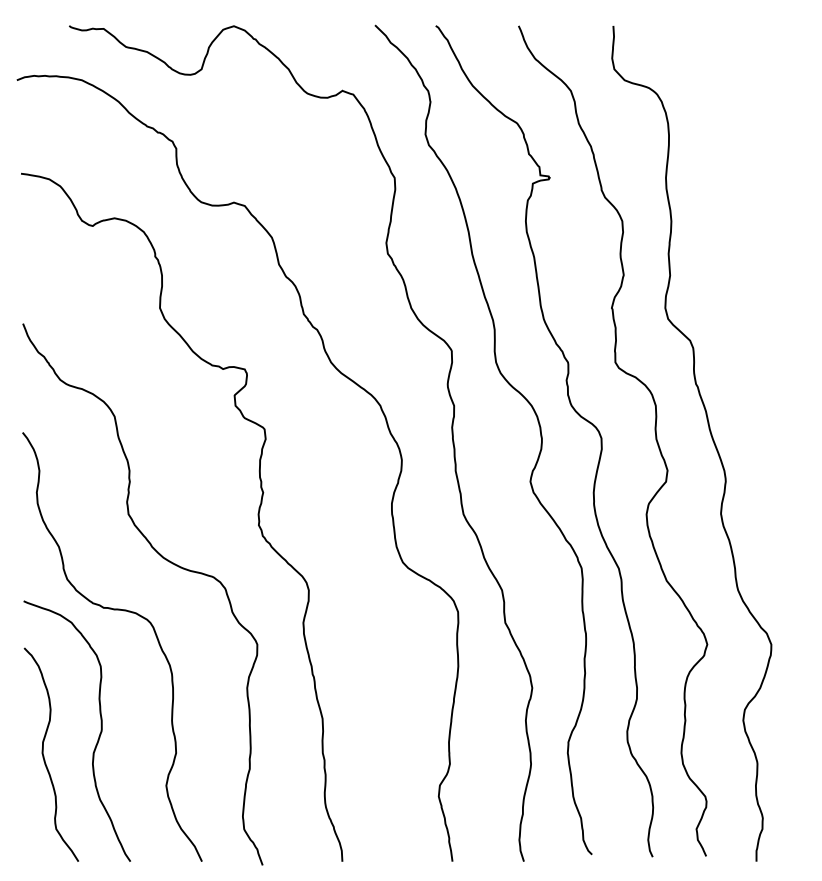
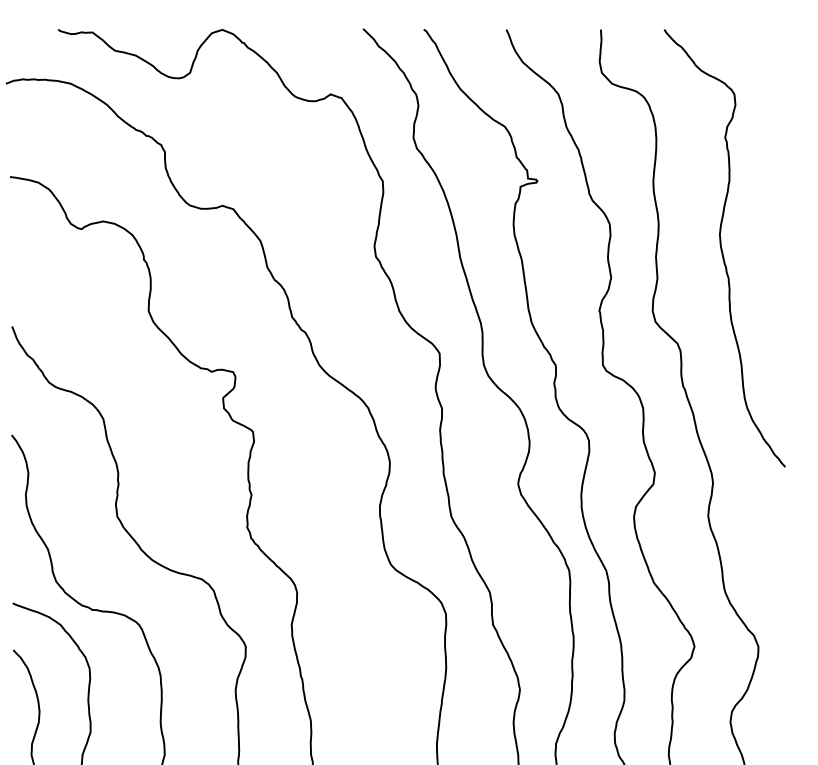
curve: (735, 245) -> (722, 248), added

